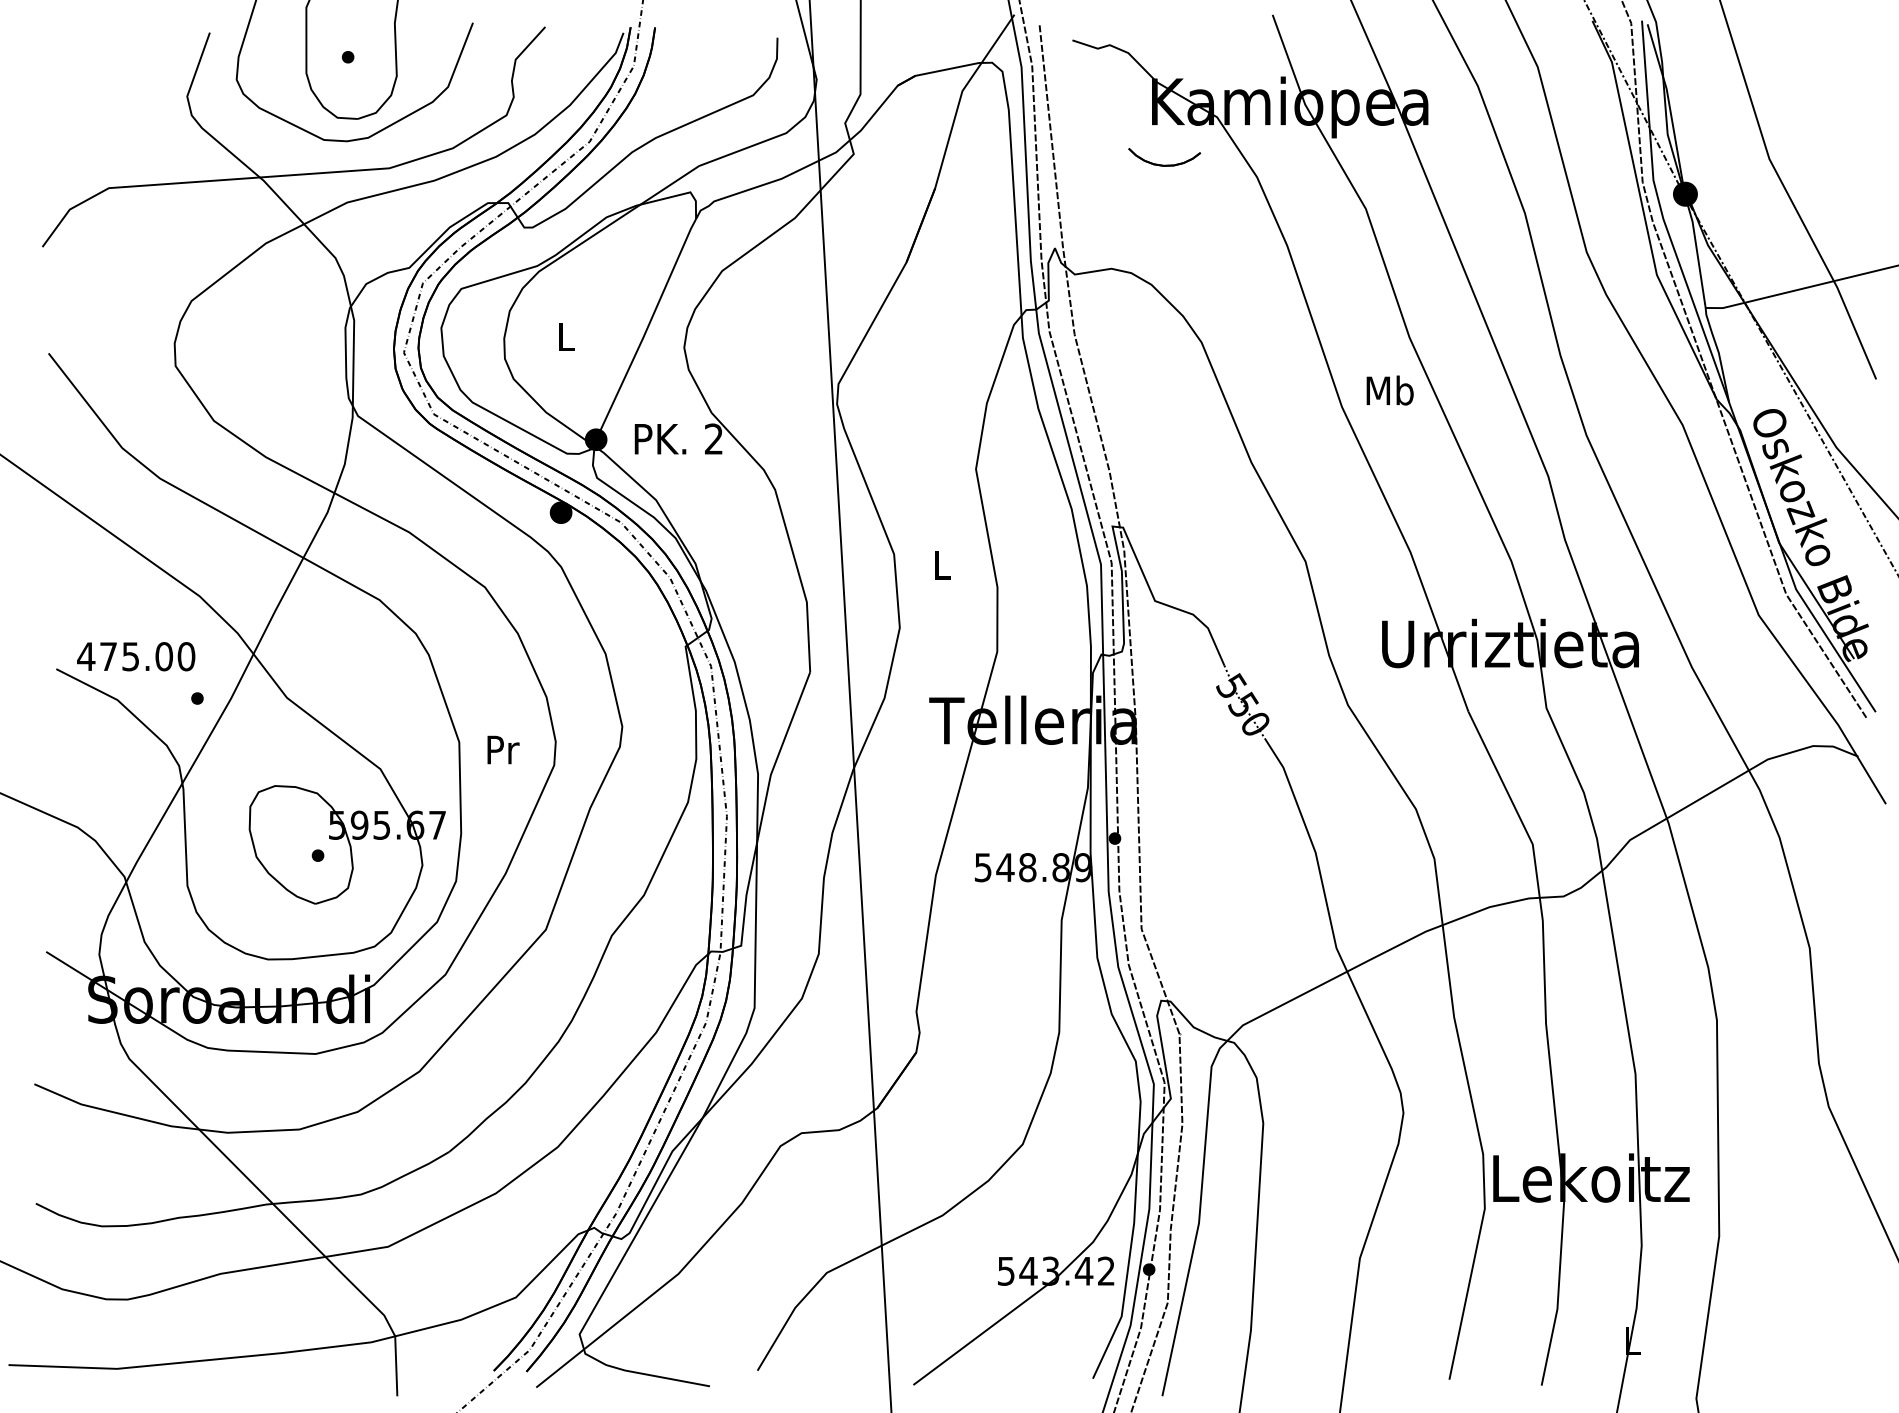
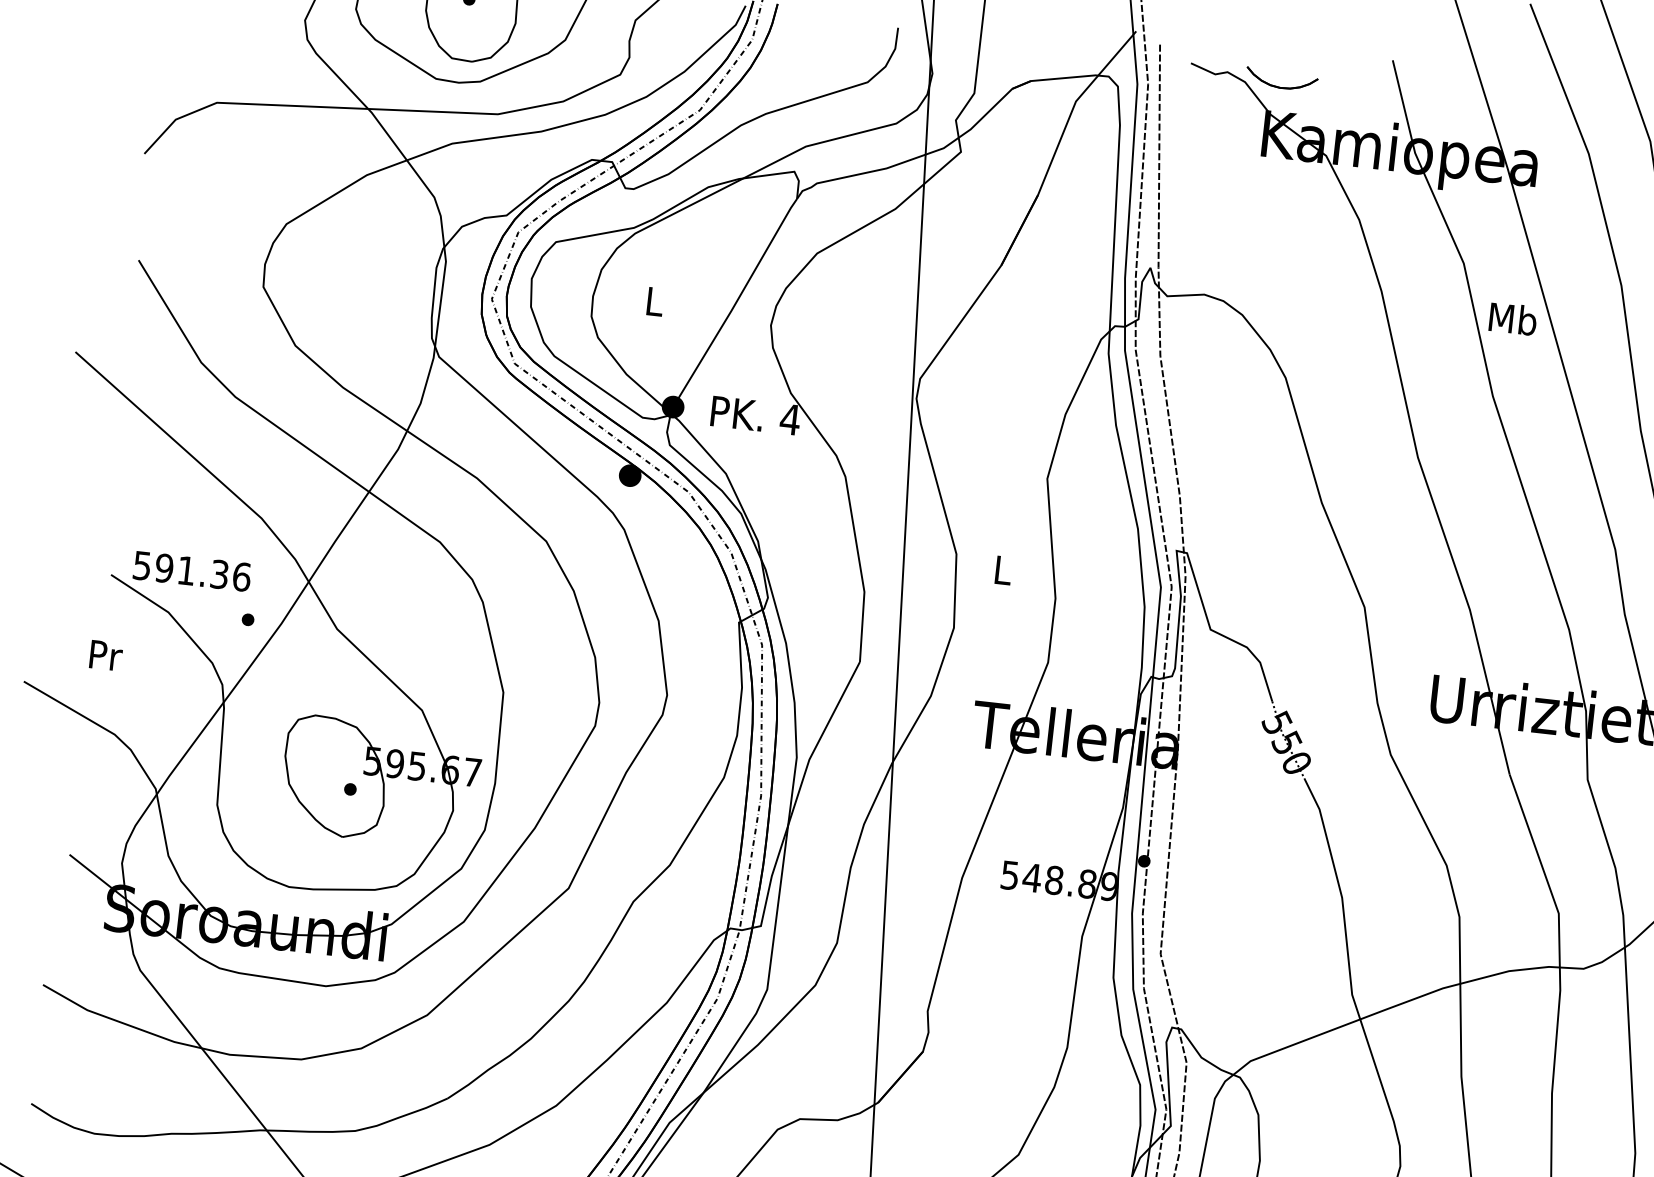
part: (1164, 164) -> (1281, 86), moved
text: (1389, 390) -> (1512, 318), moved
text: (713, 438) -> (789, 418), 2 -> 4
text: (136, 656) -> (192, 571), 475.00 -> 591.36
text: (503, 749) -> (106, 655), moved

